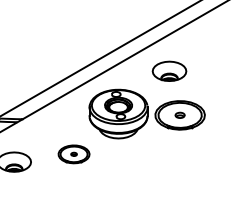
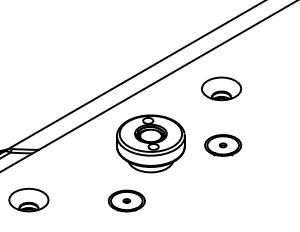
part: (169, 71) -> (221, 88), moved
part: (180, 115) -> (223, 145), size x0.62
part: (73, 153) -> (126, 200), moved

